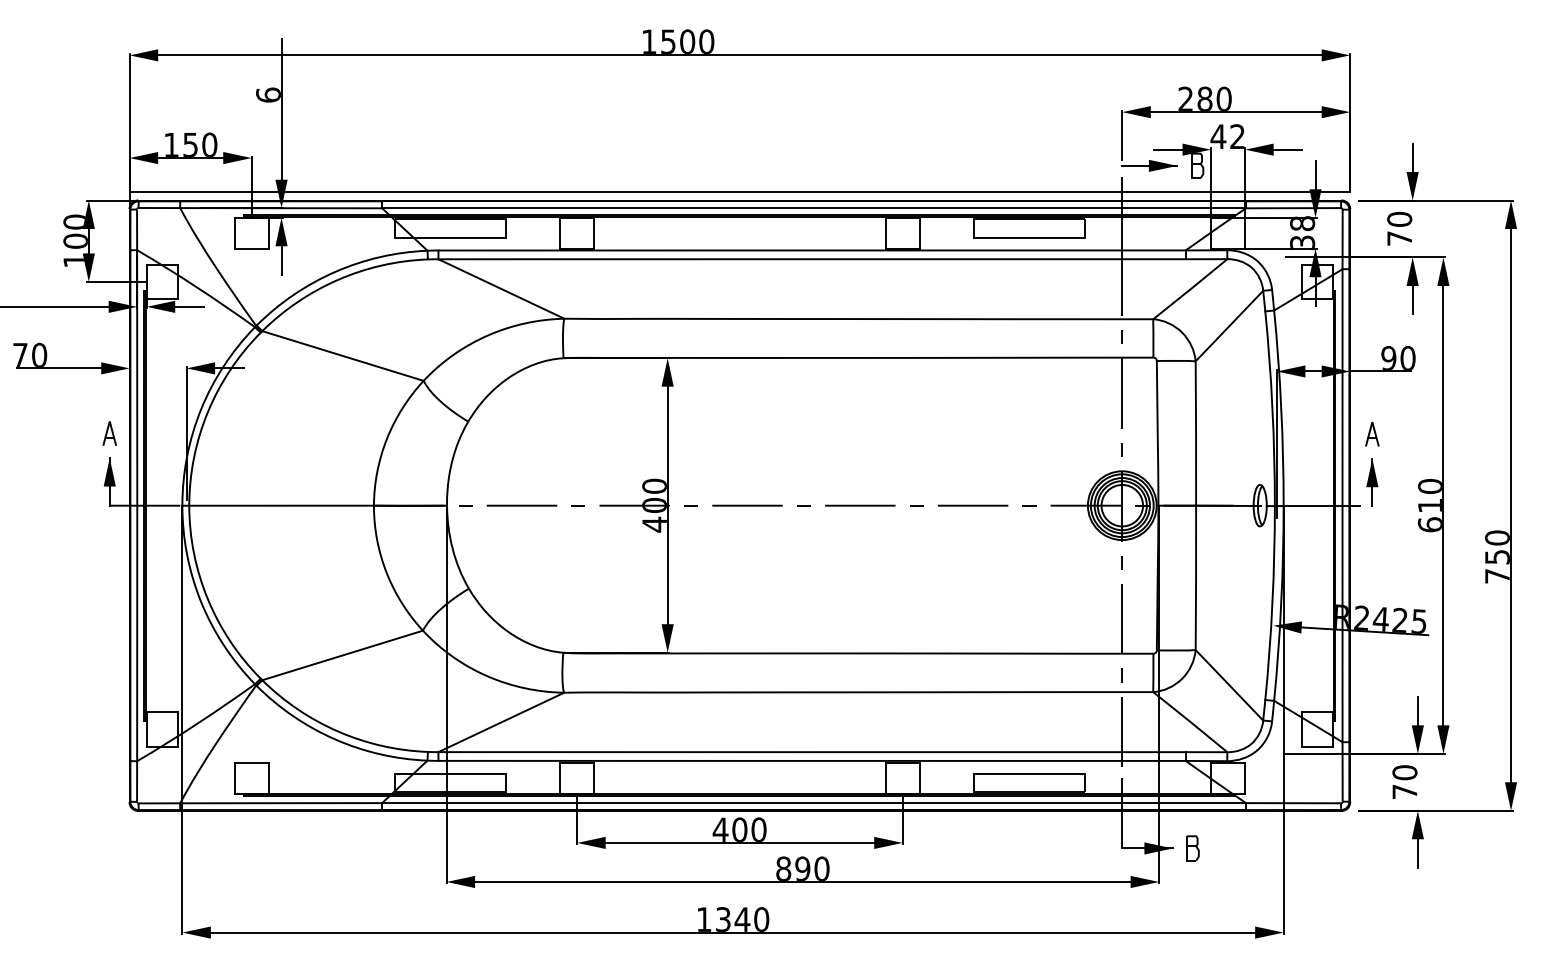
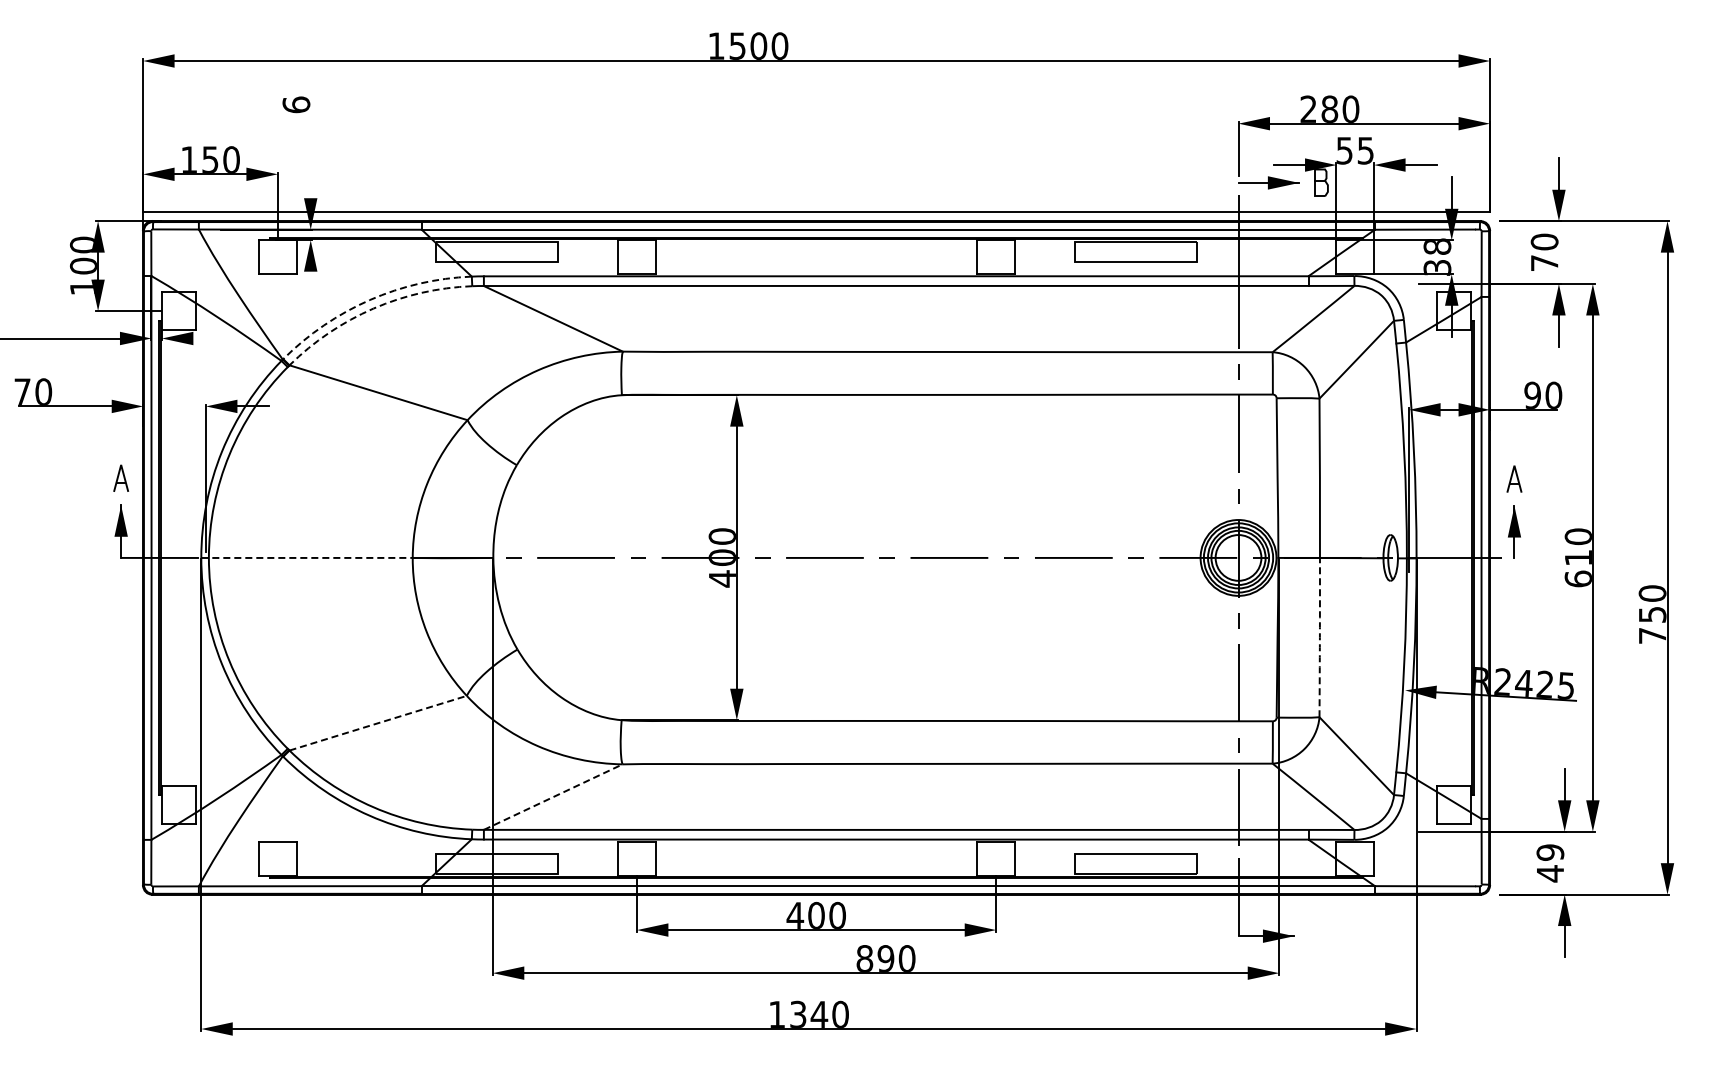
line: (281, 109) -> (310, 120), removed
text: (1227, 136) -> (1354, 150), 42 -> 55
line: (281, 260) -> (310, 287), removed
arc: (334, 272) -> (369, 300), solid -> dashed
arc: (338, 279) -> (373, 308), solid -> dashed
line: (188, 306) -> (208, 338), removed
line: (278, 505) -> (307, 557), solid -> dashed
arc: (1195, 577) -> (1319, 637), solid -> dashed
line: (342, 655) -> (378, 723), solid -> dashed
line: (501, 722) -> (553, 797), solid -> dashed
text: (1405, 782) -> (1550, 863), 70 -> 49
part: (1192, 847) -> (1316, 935), removed

